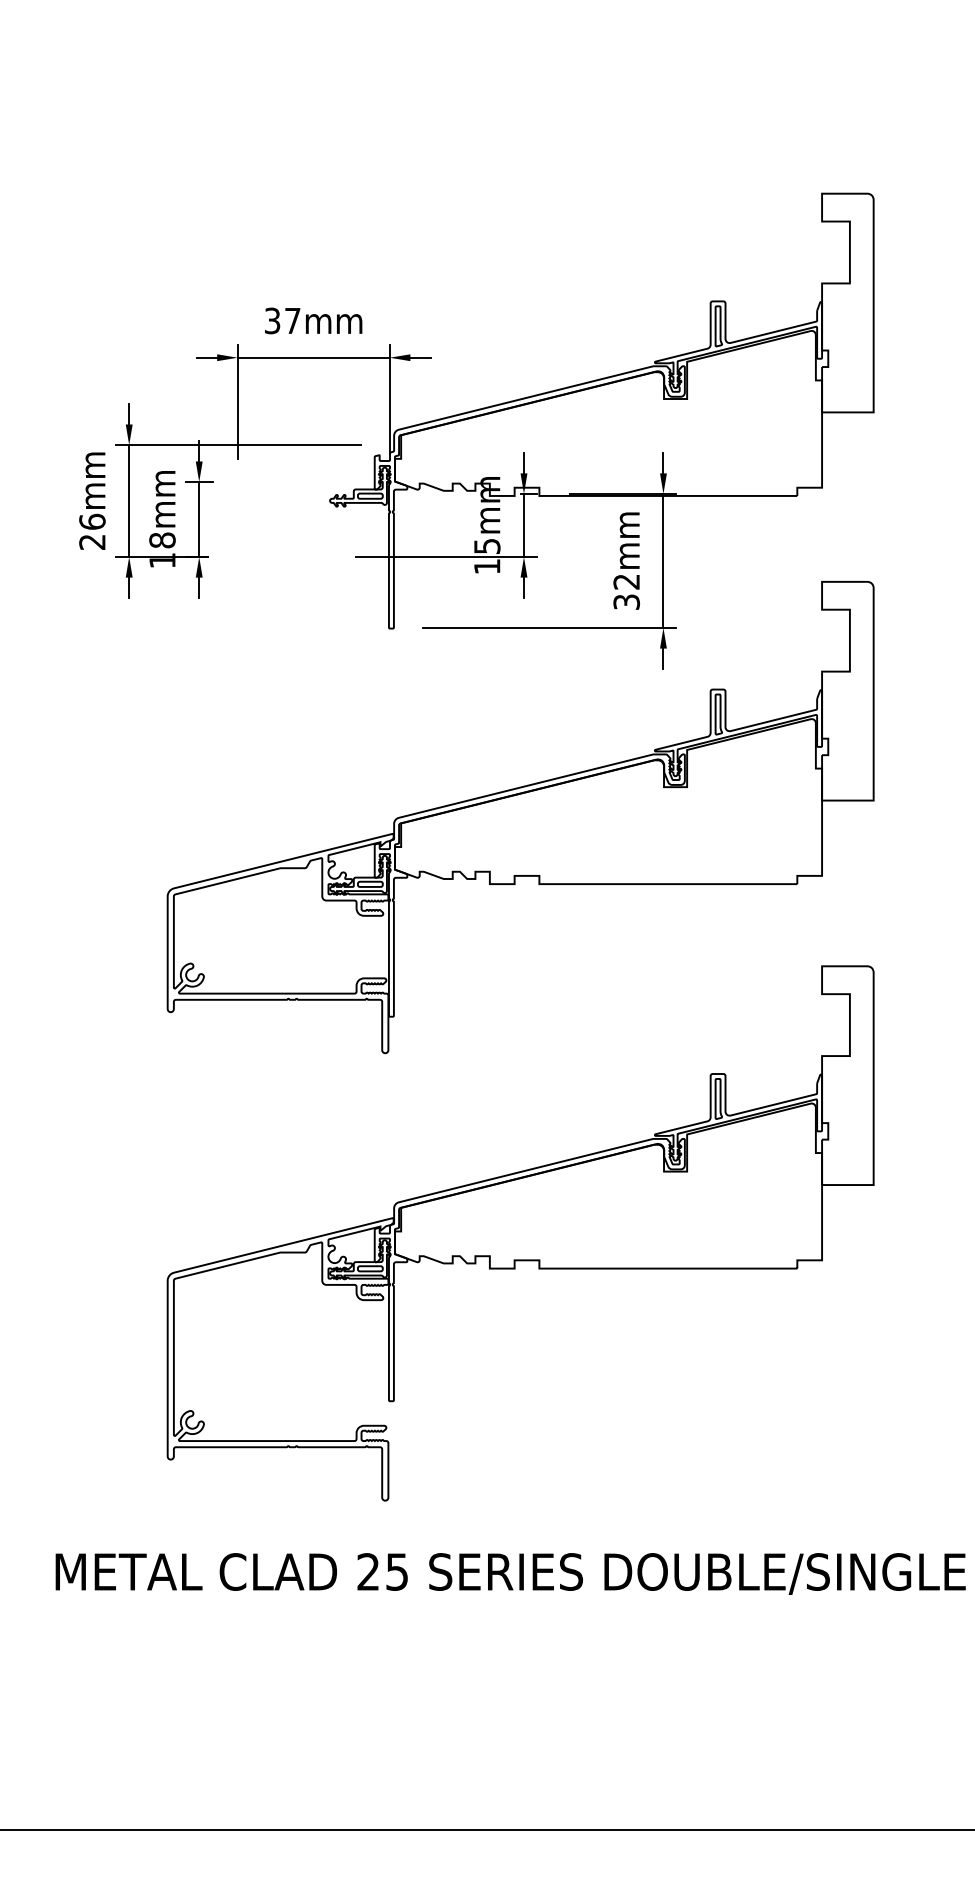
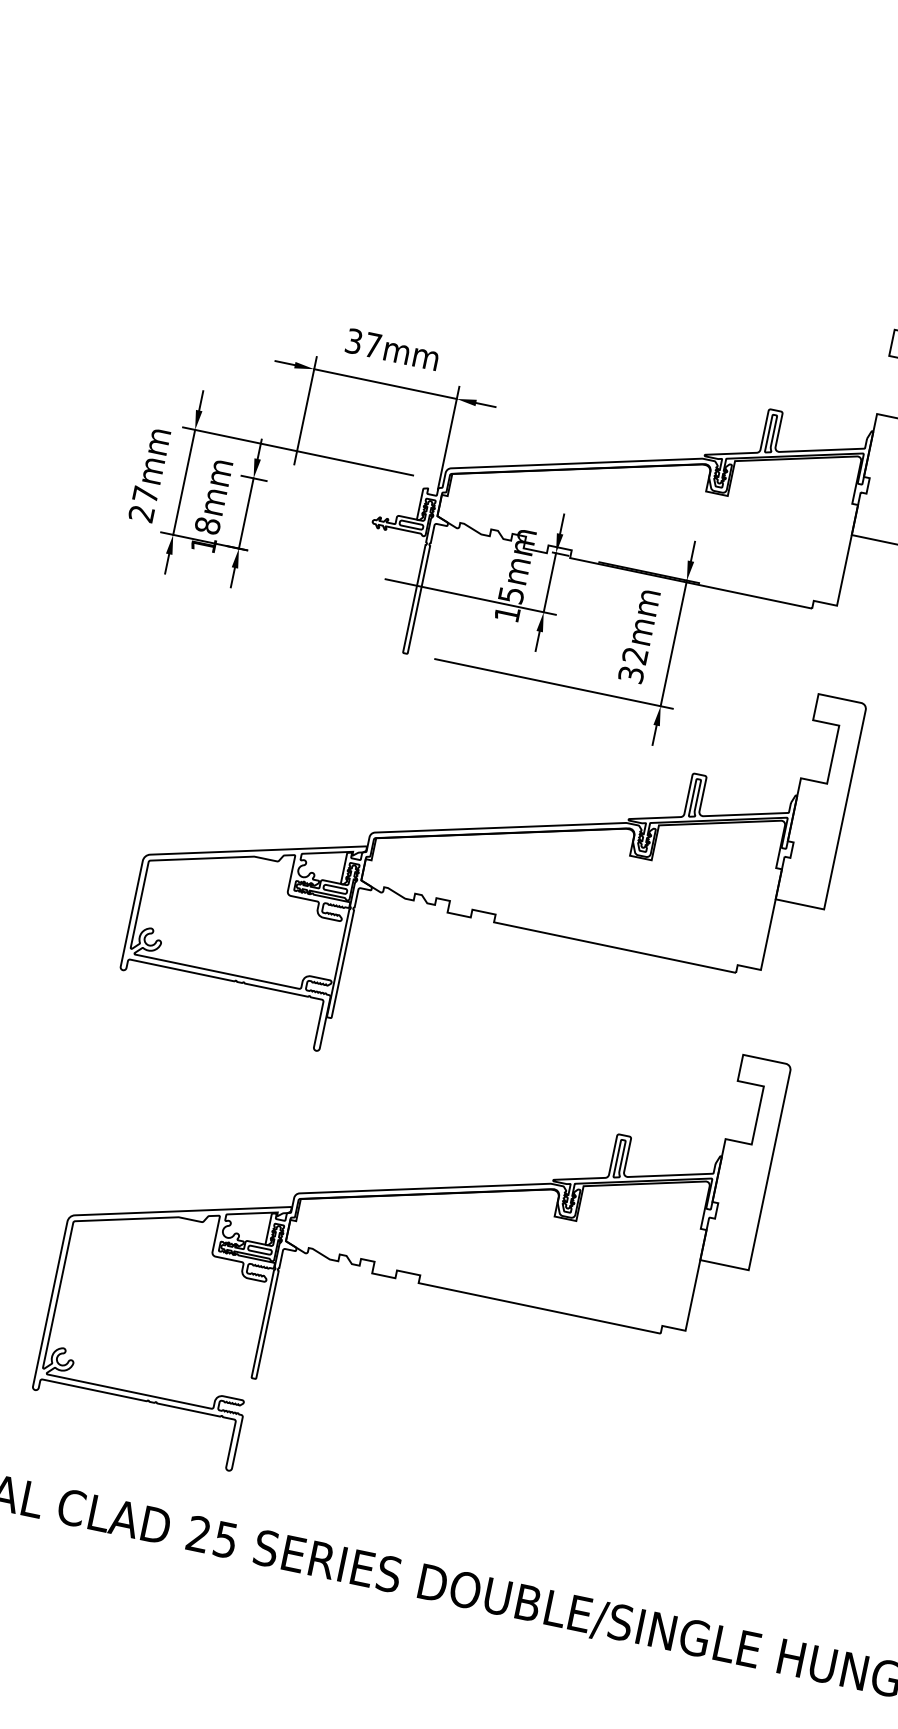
text: (92, 521) -> (145, 494), 26mm -> 27mm

